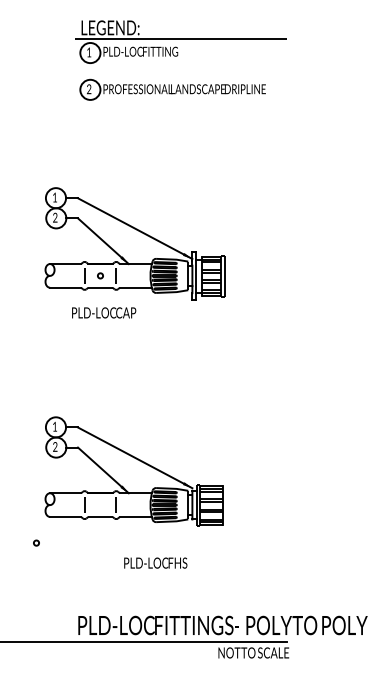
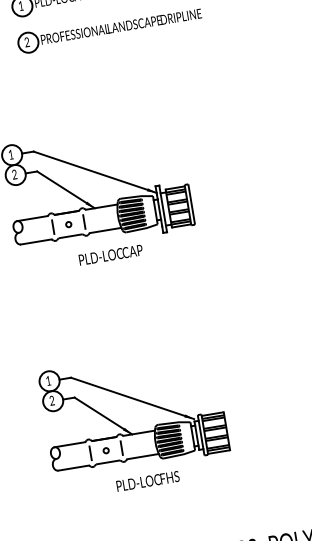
text: (104, 312) -> (111, 254), moved
circle: (36, 542) -> (106, 450), moved
text: (155, 562) -> (147, 480), moved

